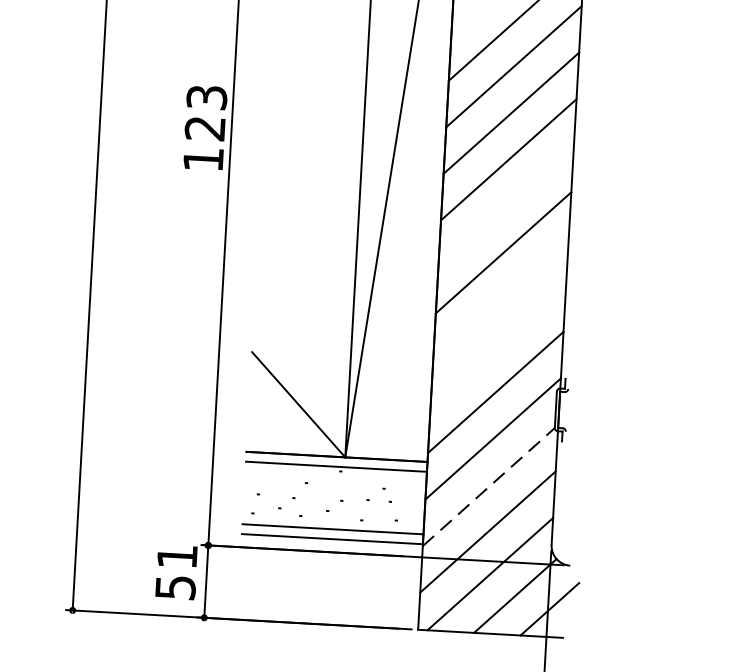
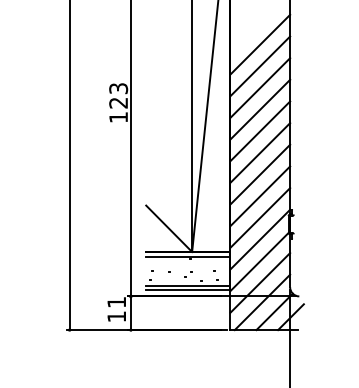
line: (506, 206) -> (260, 131), added
line: (501, 299) -> (260, 174), added
line: (498, 346) -> (260, 196), added
line: (488, 485) -> (259, 261), dashed -> solid
text: (174, 586) -> (116, 316), 51 -> 11

